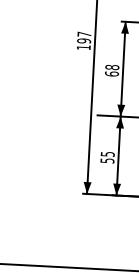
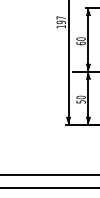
text: (111, 66) -> (80, 38), 68 -> 60
text: (106, 154) -> (80, 97), 55 -> 50

